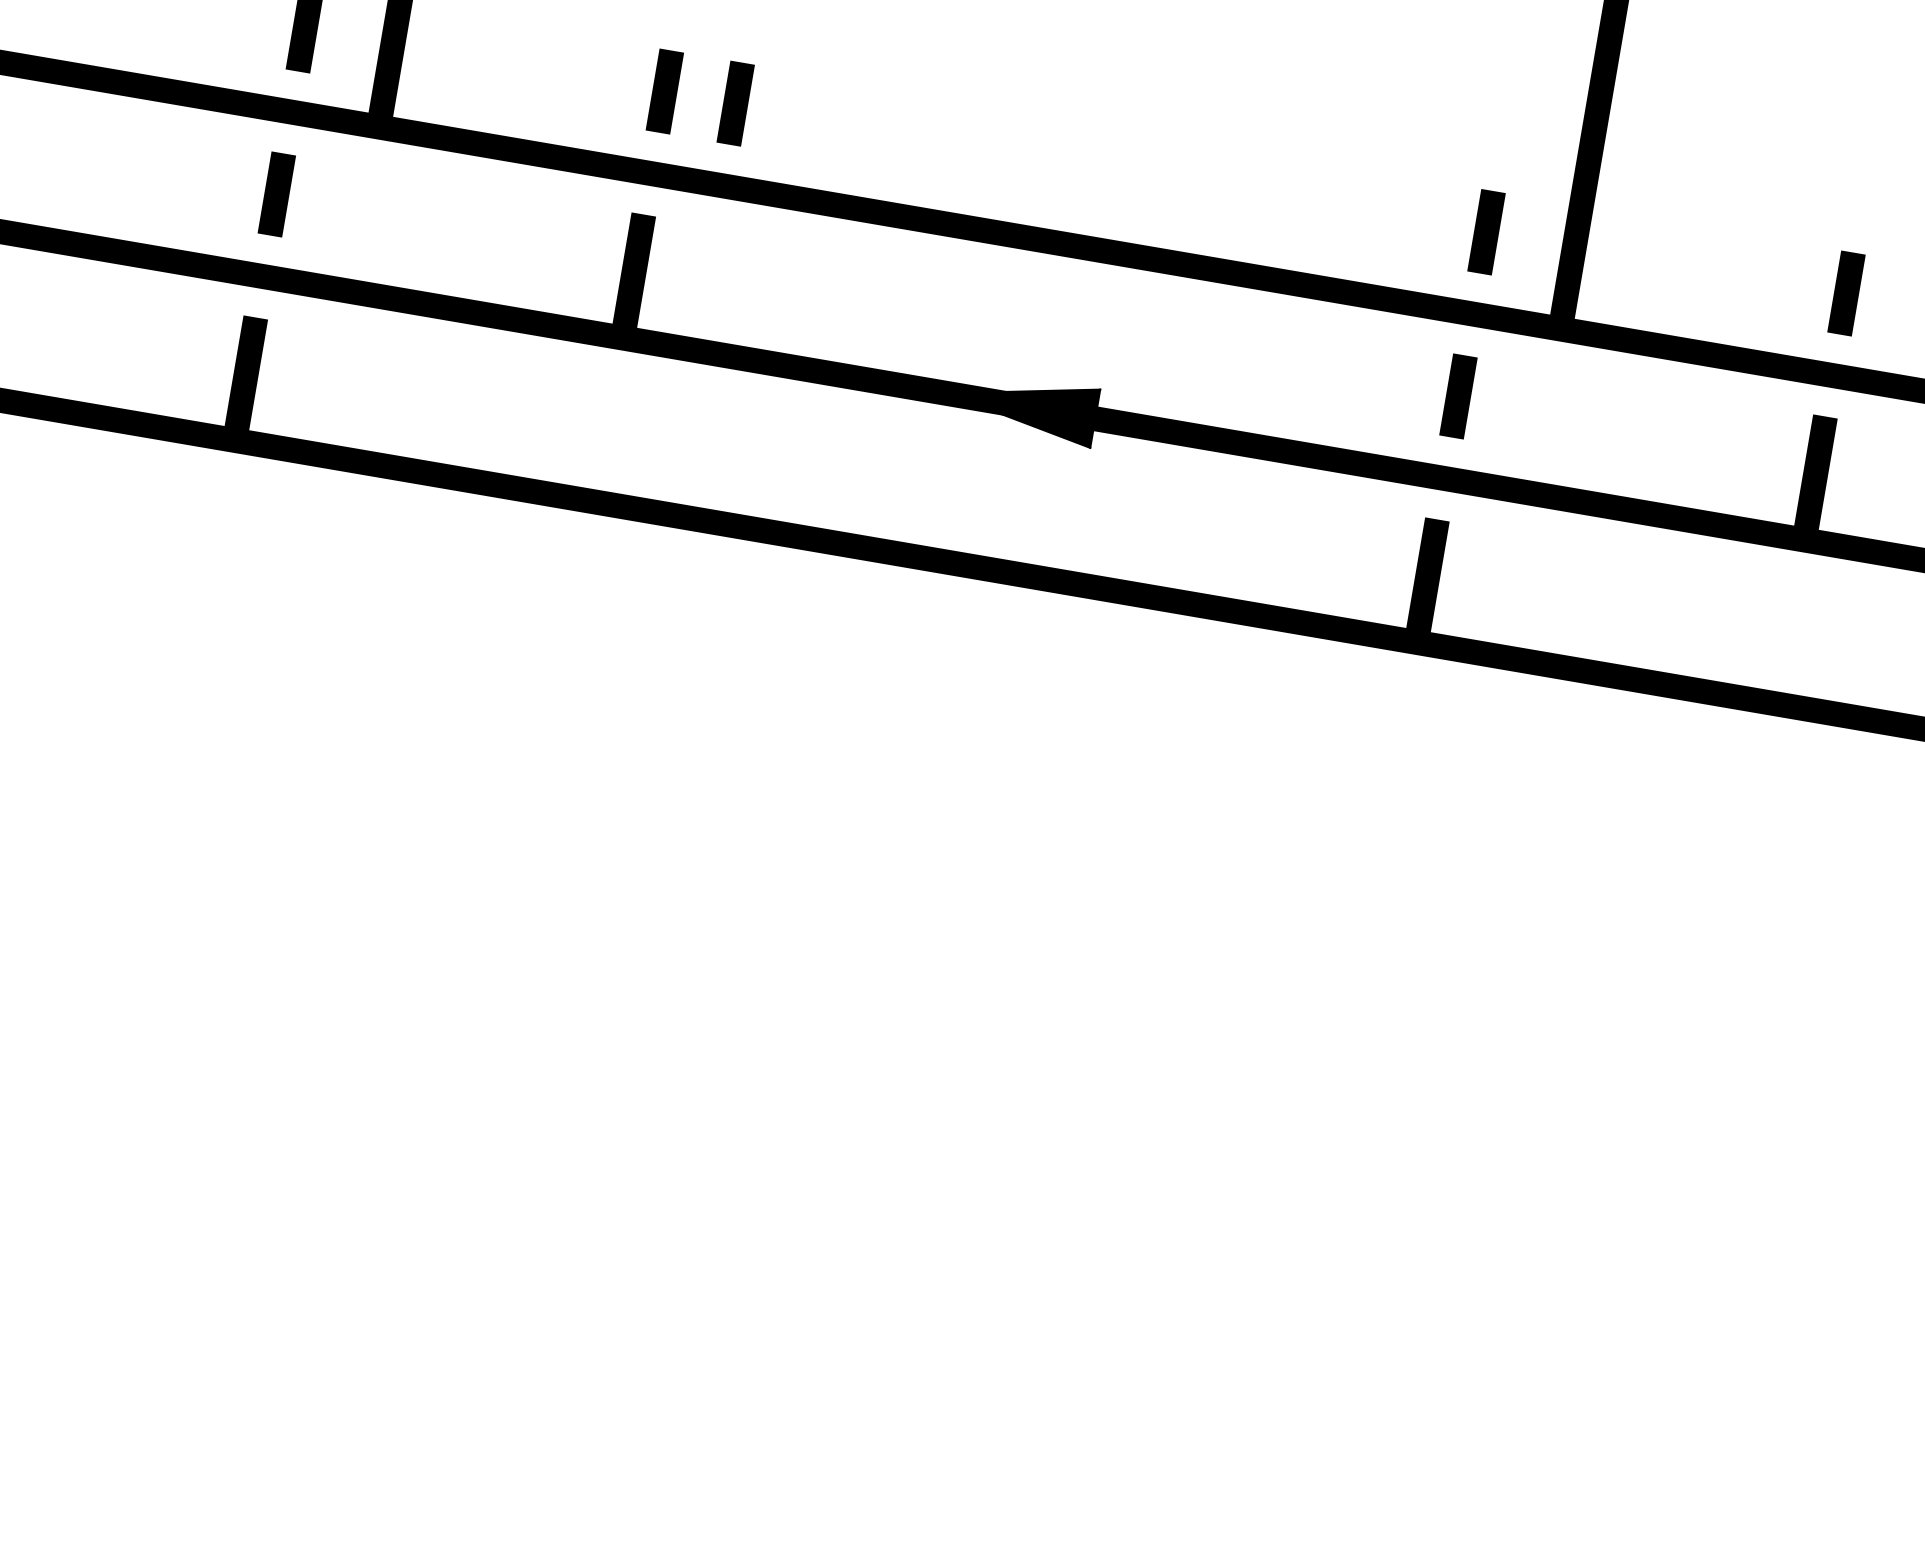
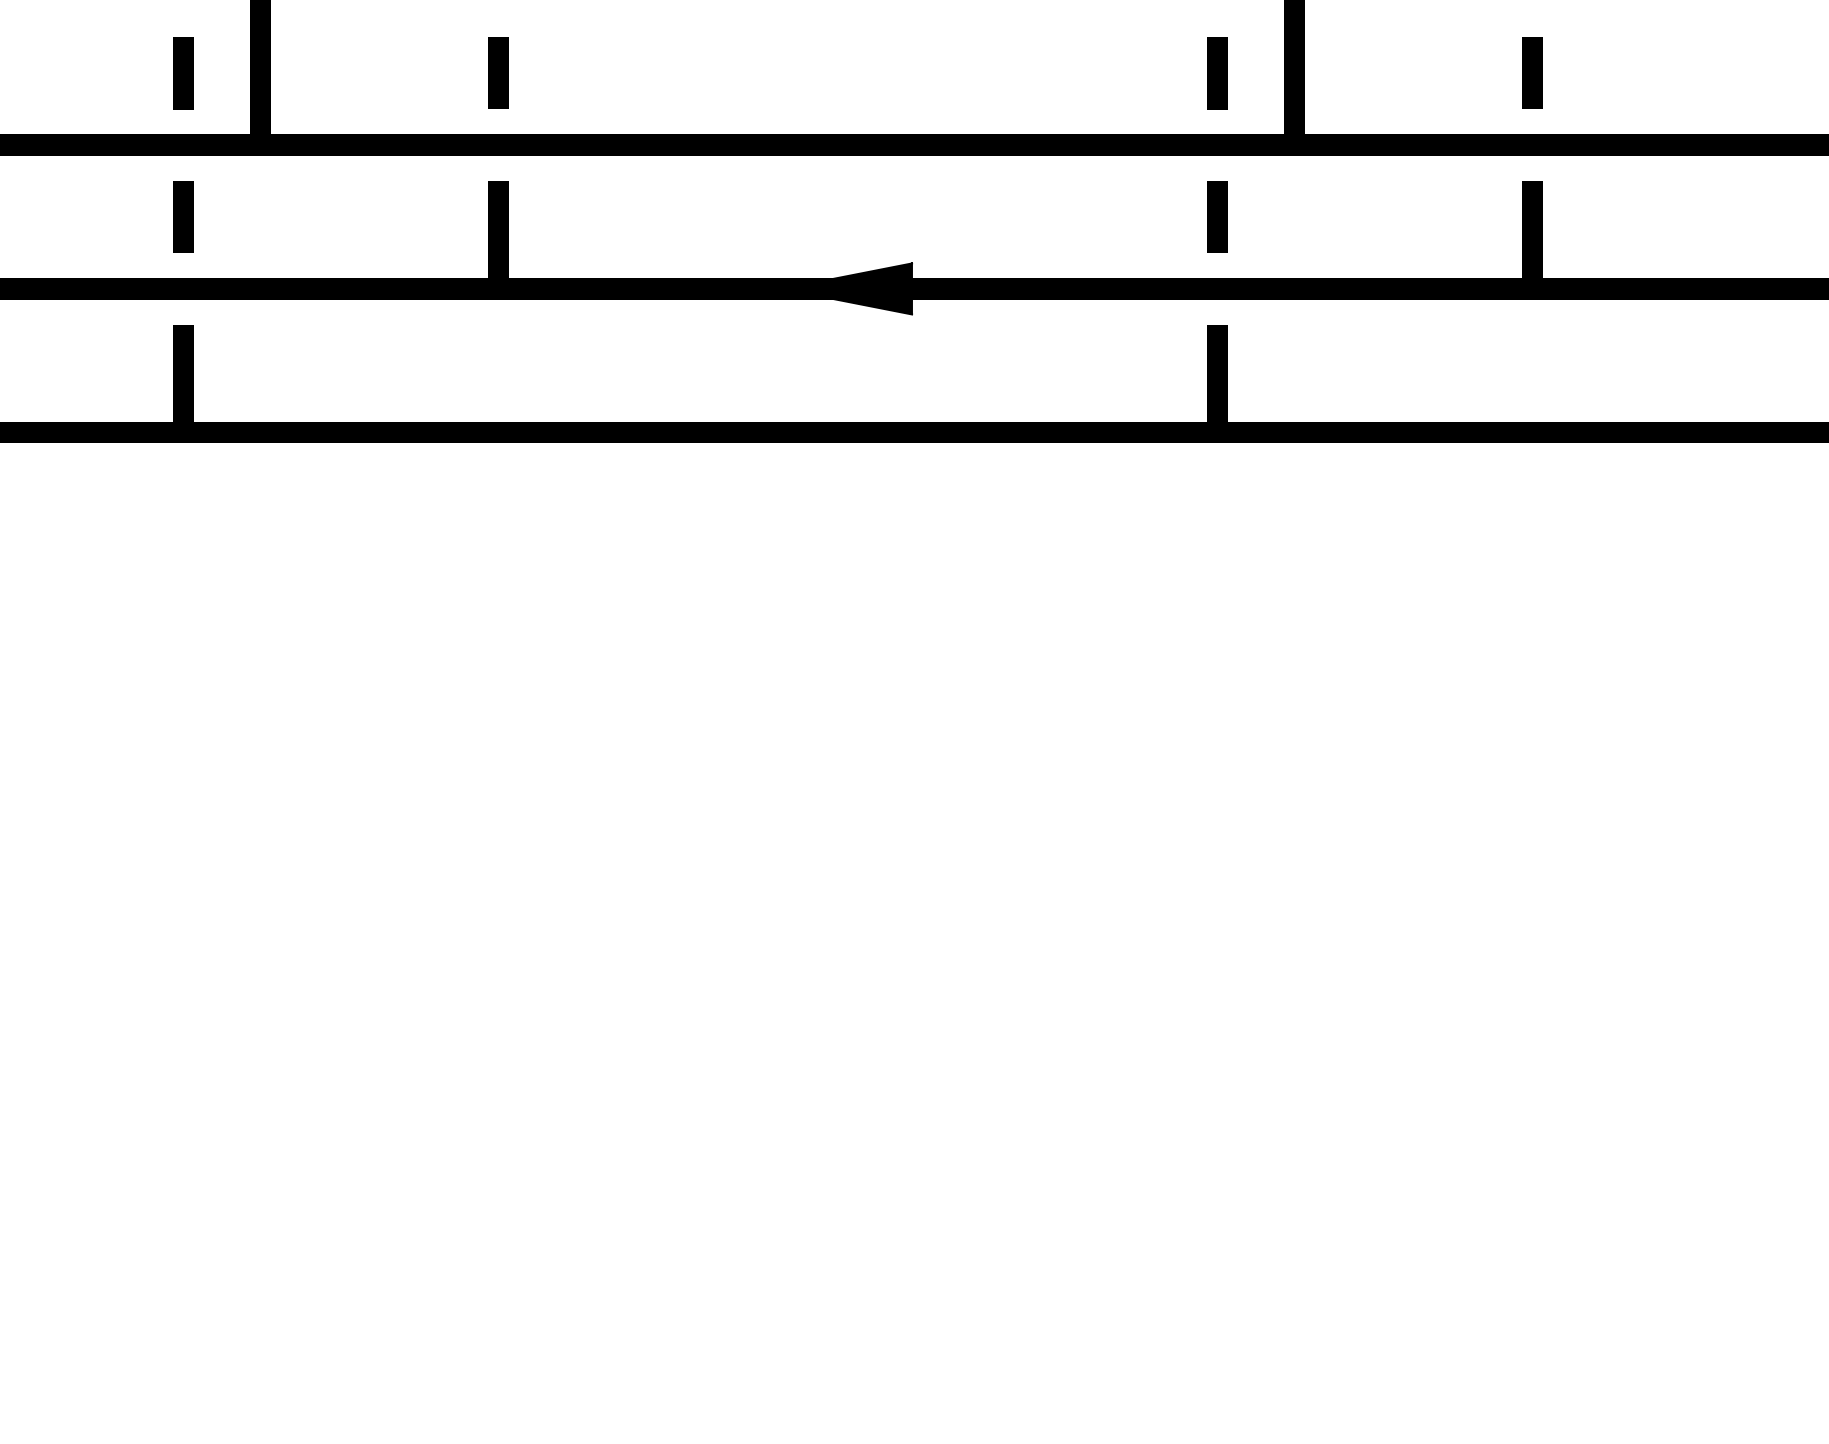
line: (735, 102) -> (560, 72), removed

